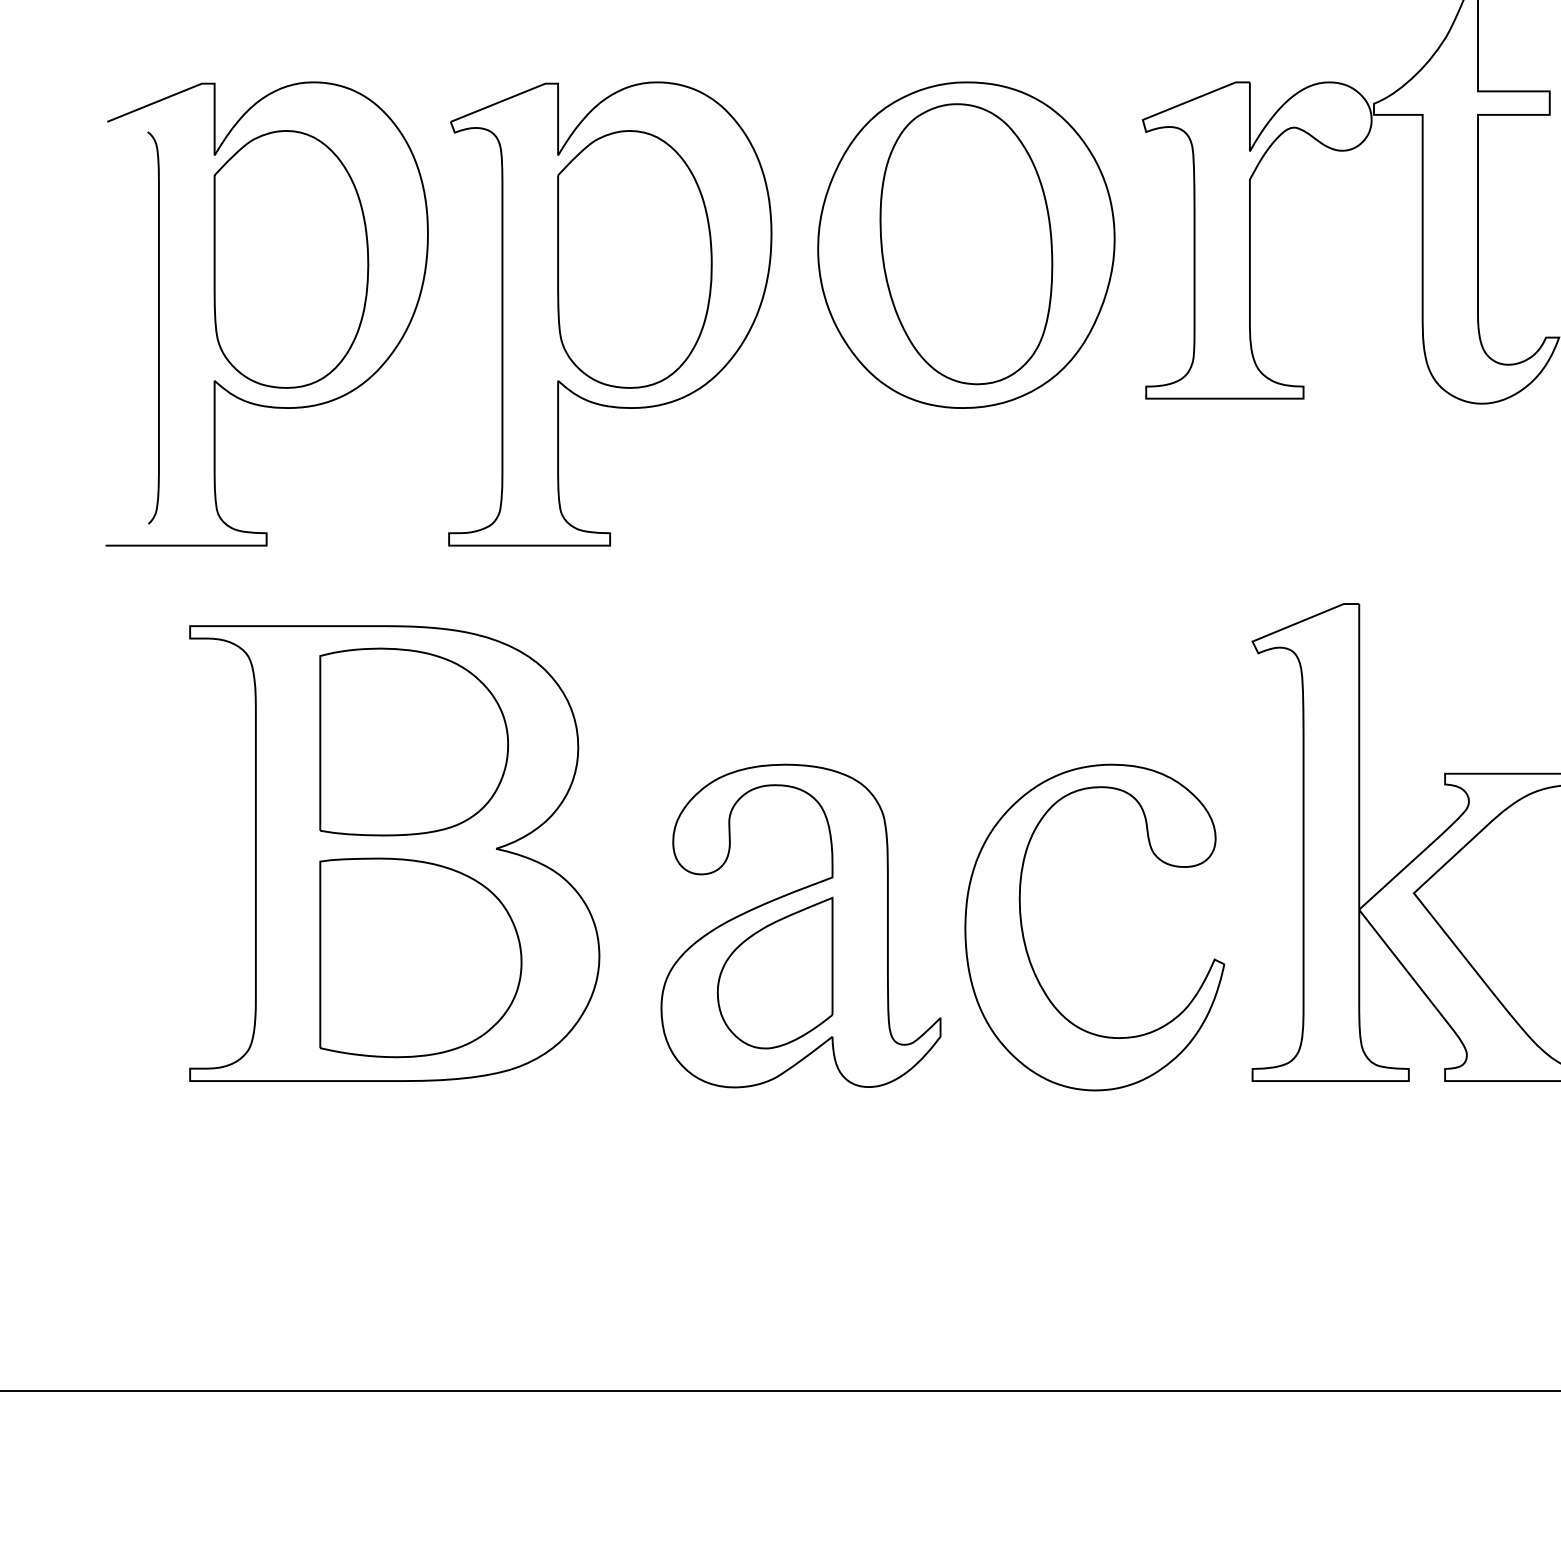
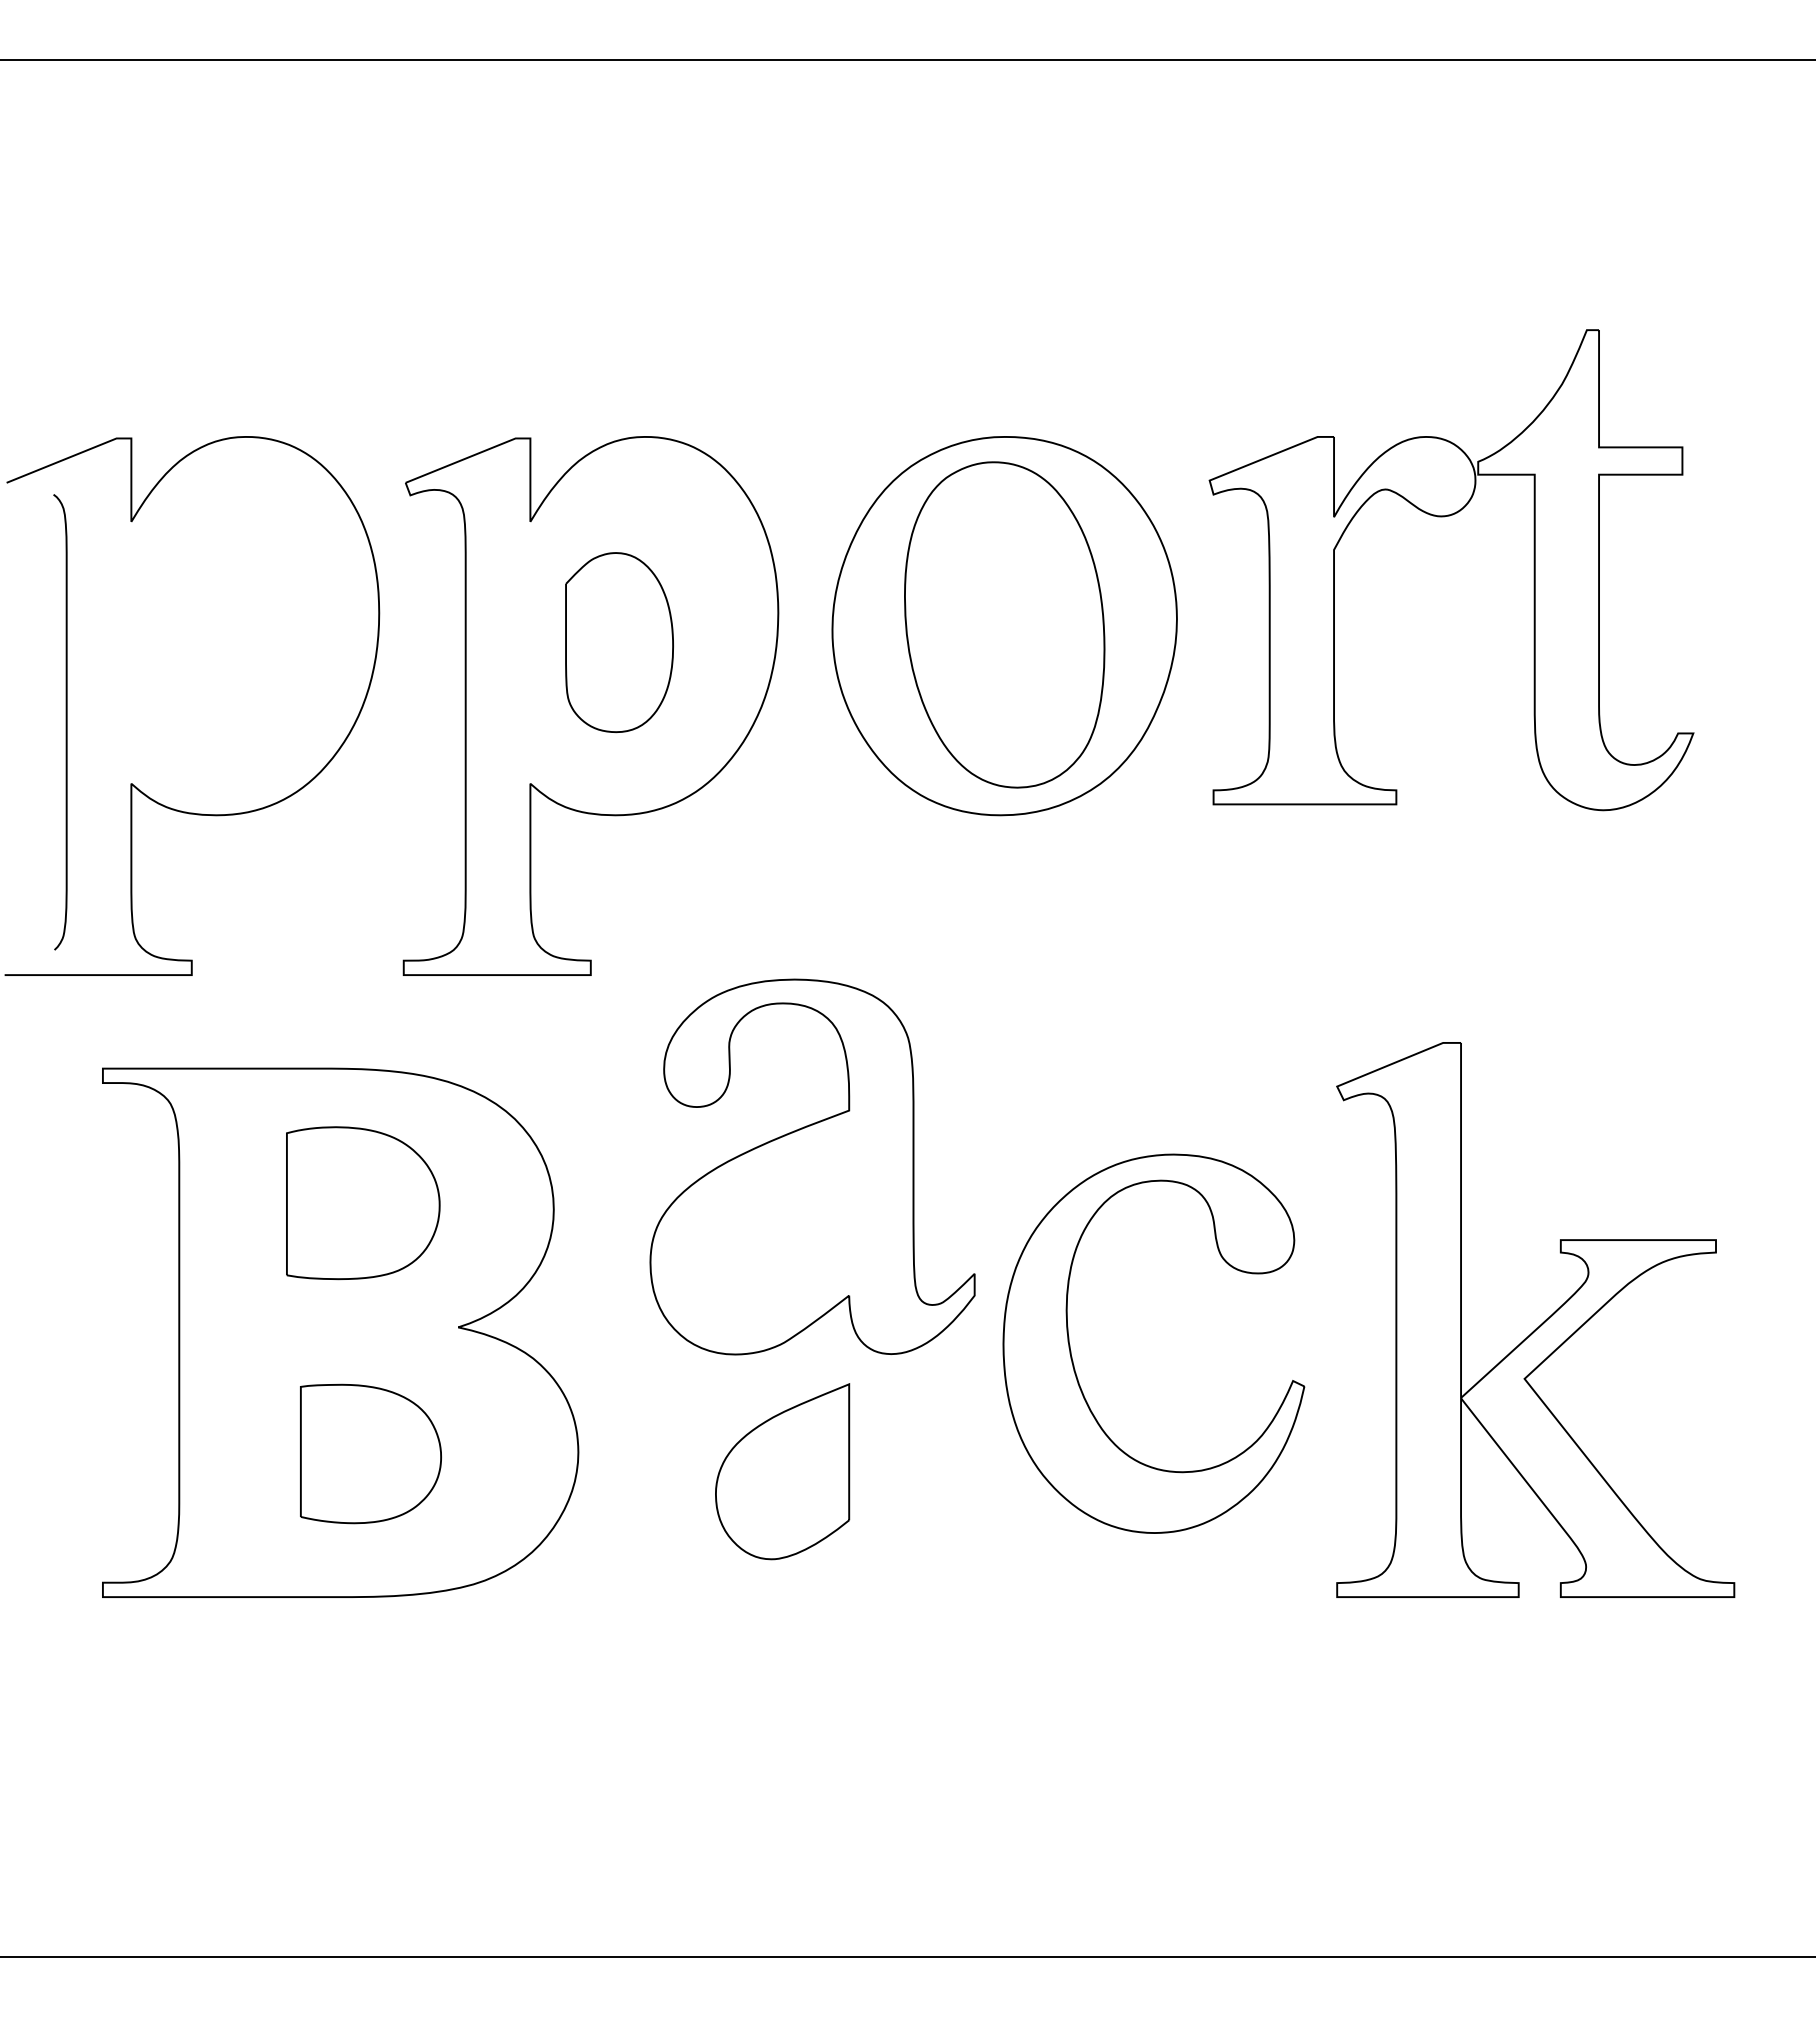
part: (291, 259) -> (220, 642), removed
part: (634, 259) -> (619, 642), size x0.6
part: (414, 741) -> (363, 1202), size x0.7
part: (800, 925) -> (812, 1166), moved
part: (1025, 942) -> (1073, 1361), moved
part: (420, 957) -> (370, 1453), size x0.6

